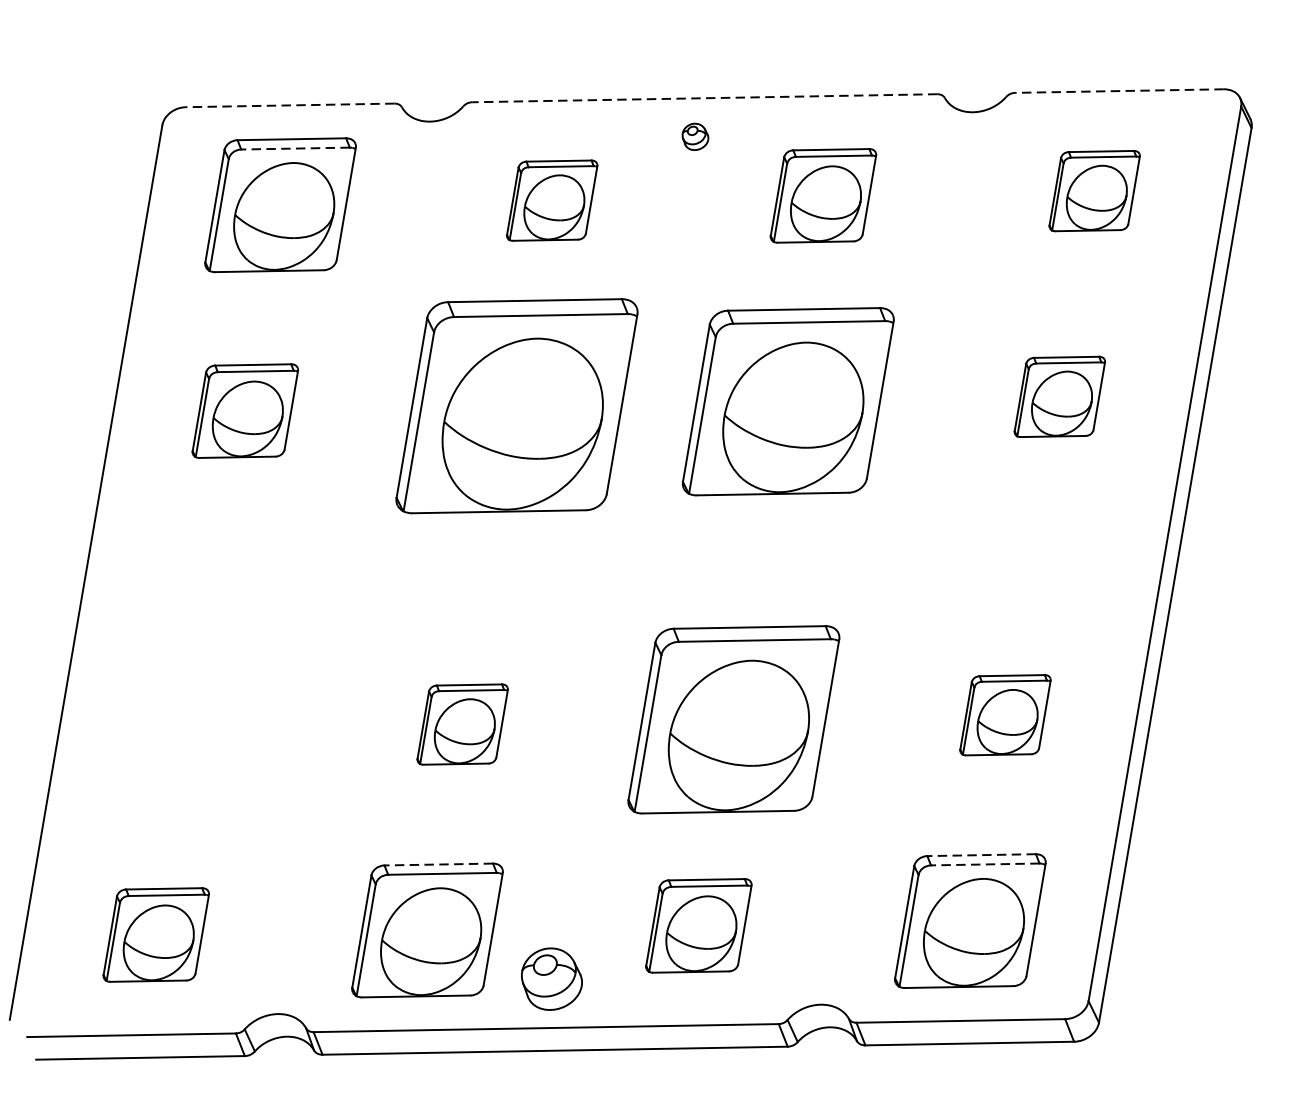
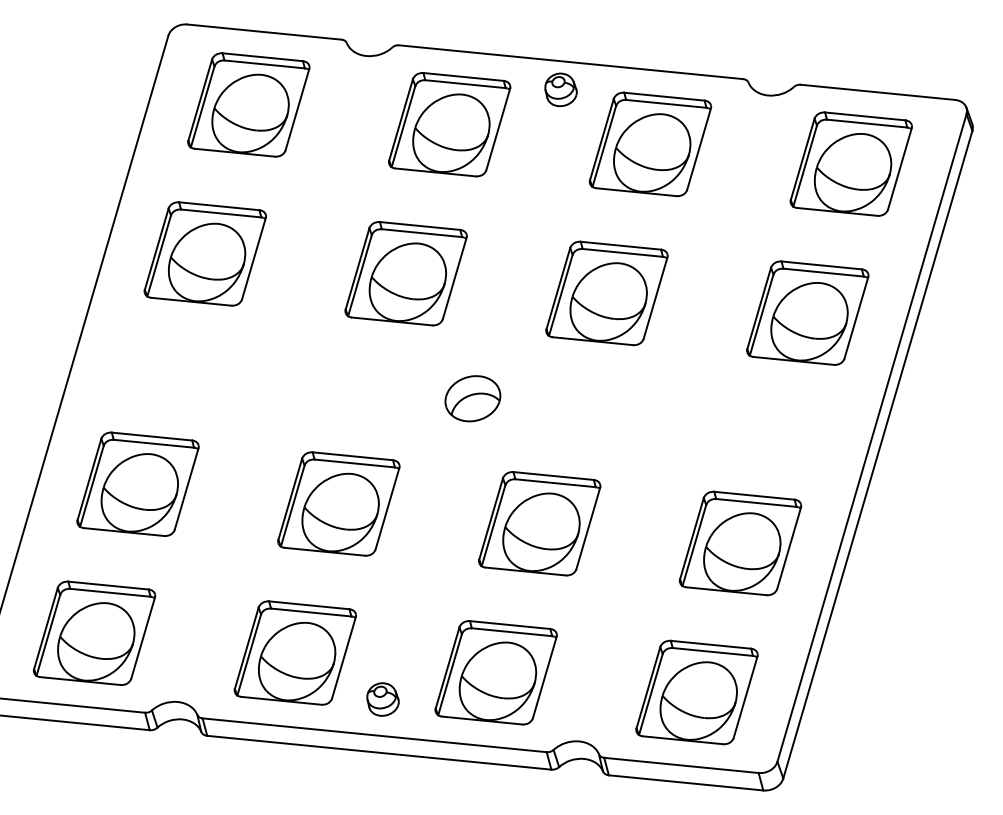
line: (1118, 91) -> (877, 92), dashed -> solid
line: (705, 98) -> (571, 62), dashed -> solid
line: (290, 105) -> (264, 32), dashed -> solid
part: (694, 136) -> (560, 89), size x1.67
line: (295, 148) -> (264, 64), dashed -> solid
part: (1093, 190) -> (850, 163), size x1.67
part: (823, 195) -> (650, 144), size x1.43
part: (551, 200) -> (449, 124), size x1.67
part: (1059, 396) -> (807, 312), size x1.67
part: (787, 401) -> (606, 293), size x0.71
part: (516, 406) -> (405, 273), size x0.62
part: (244, 410) -> (204, 253), size x1.43
part: (624, 562) -> (472, 398), added
part: (1005, 715) -> (740, 543), size x1.67
part: (733, 719) -> (539, 523), size x0.71
part: (462, 723) -> (338, 503), size x1.67
part: (190, 728) -> (137, 483), added
line: (980, 854) -> (710, 644), dashed -> solid
line: (984, 863) -> (712, 651), dashed -> solid
line: (437, 864) -> (308, 605), dashed -> solid
part: (697, 925) -> (495, 672), size x1.43
part: (155, 934) -> (94, 632), size x1.43
part: (551, 979) -> (382, 699), size x0.71

